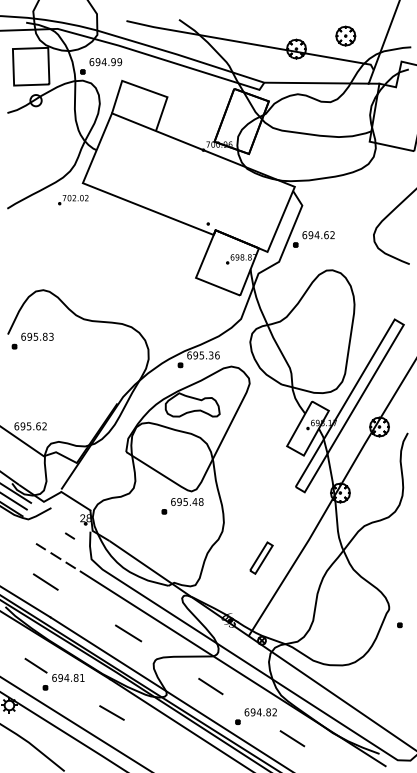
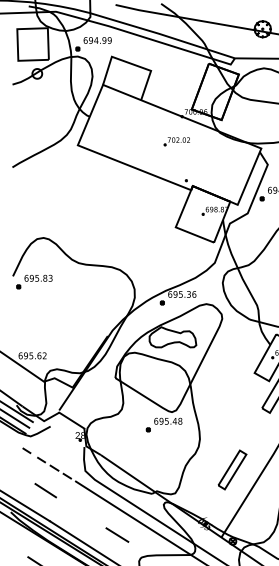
part: (73, 200) -> (177, 142), moved
line: (70, 535) -> (27, 450), moved
part: (261, 557) -> (232, 469), size x1.43

